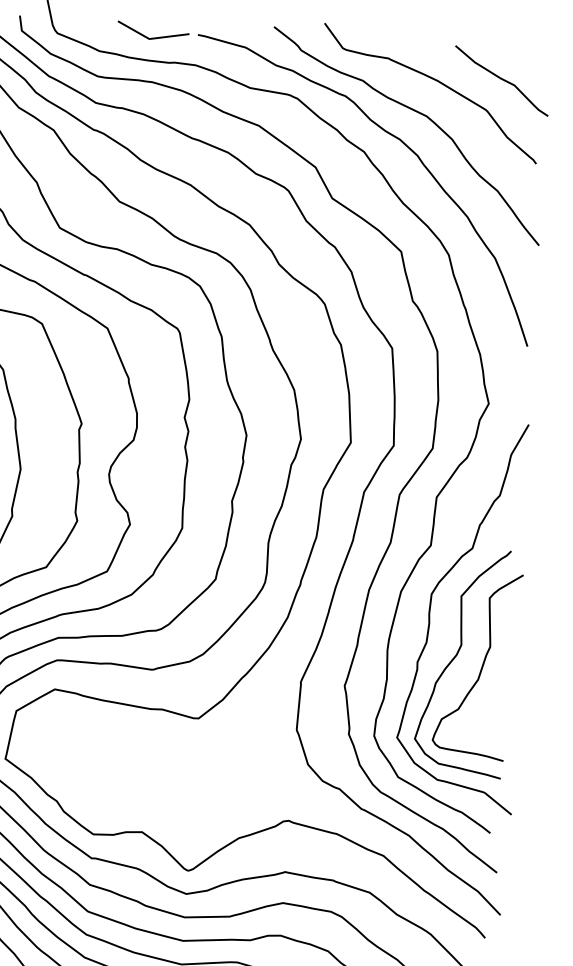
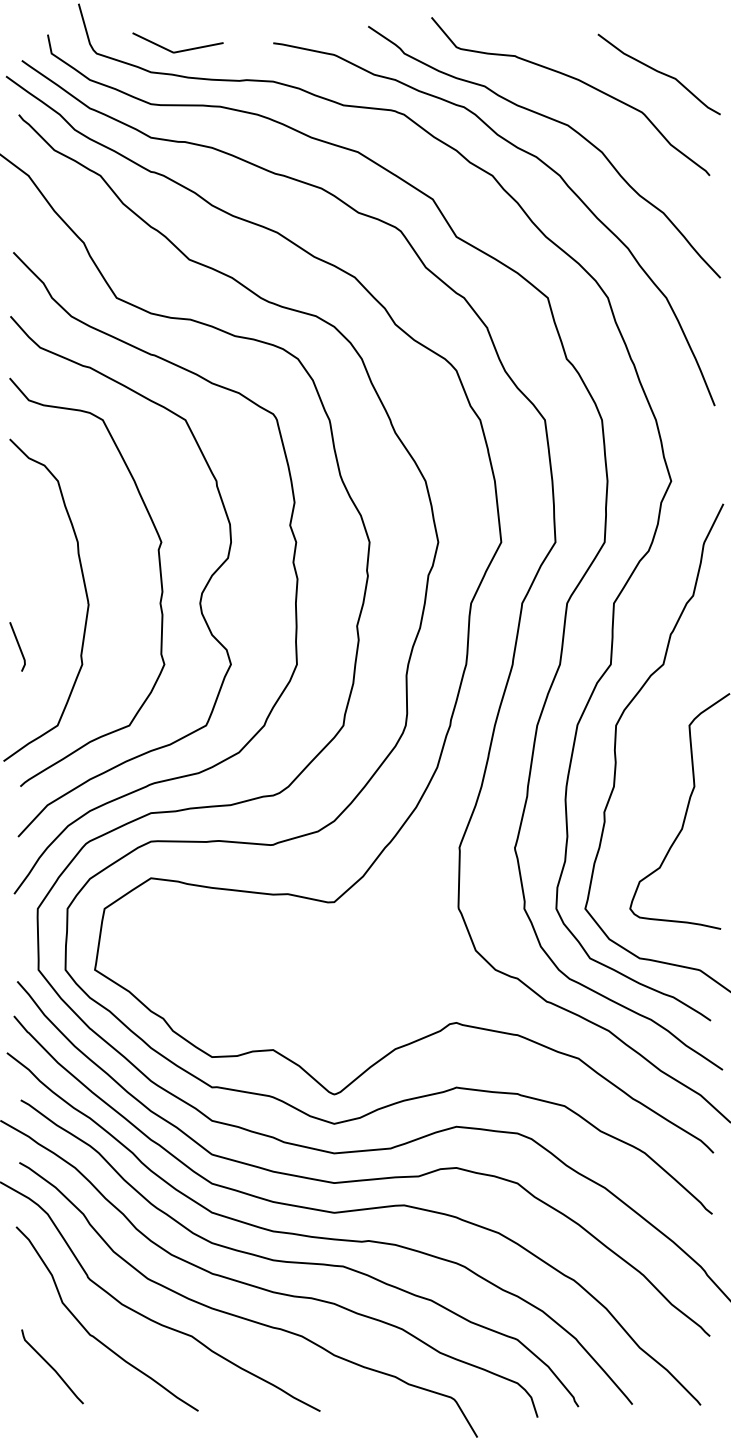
line: (153, 37) -> (178, 50), moved
curve: (456, 657) -> (652, 802), removed

